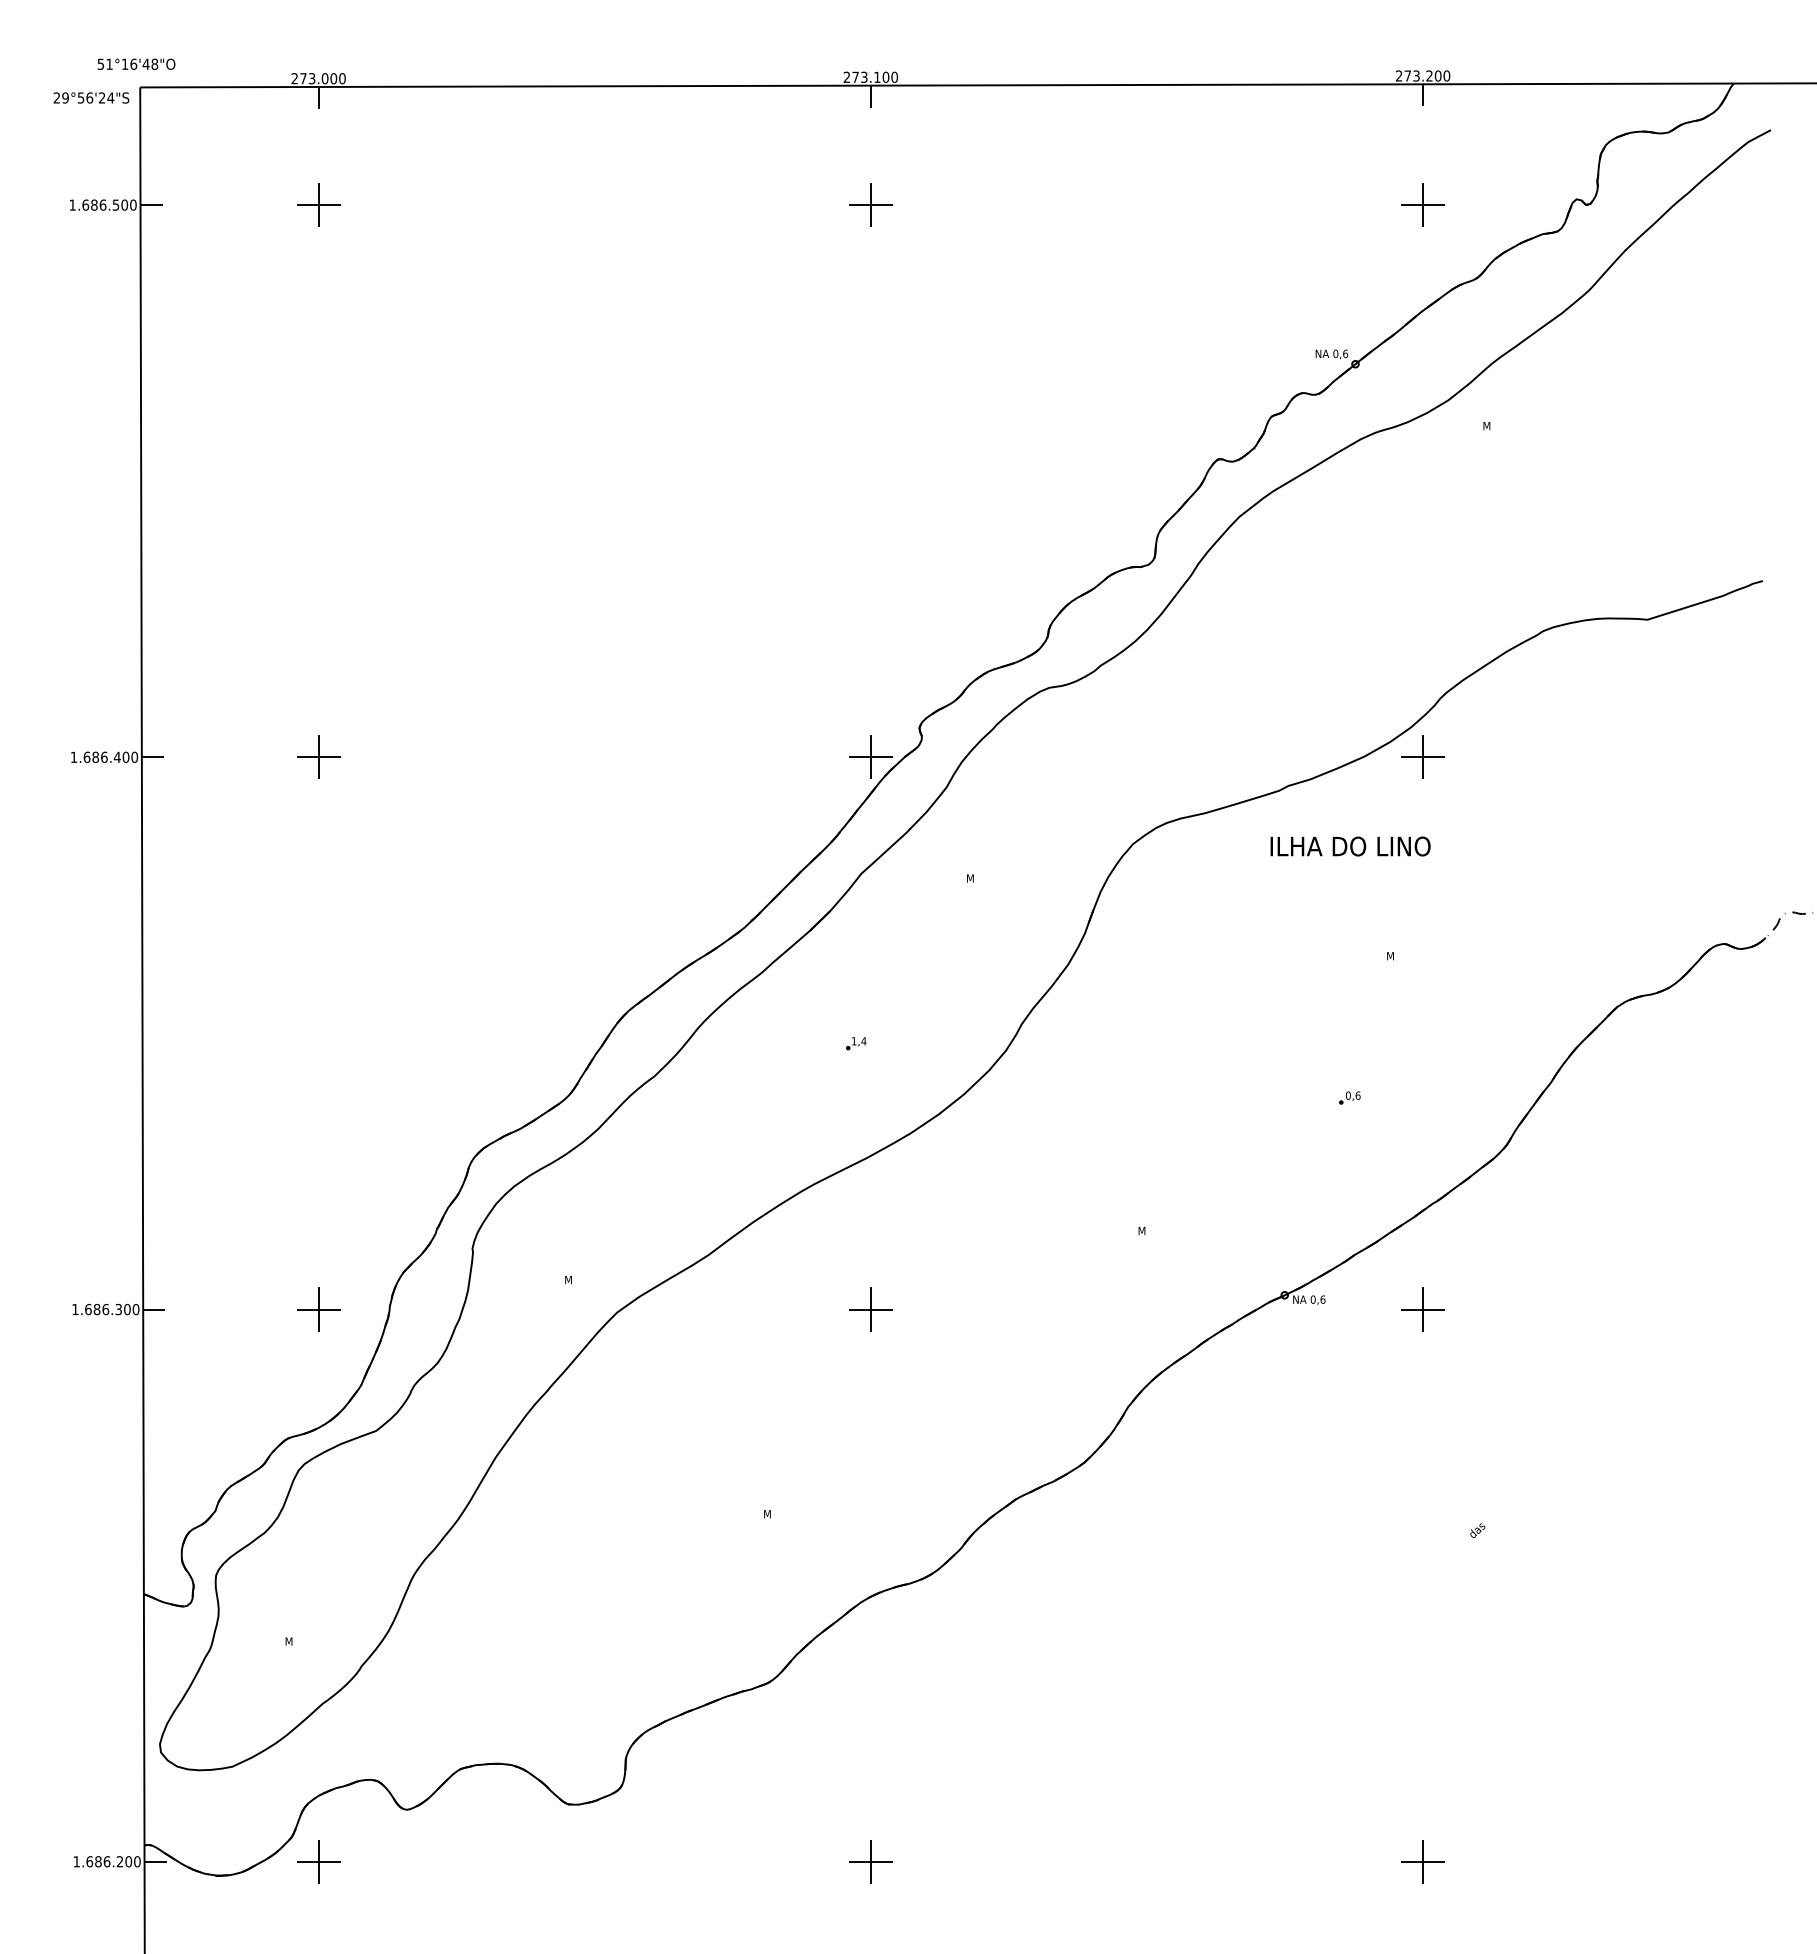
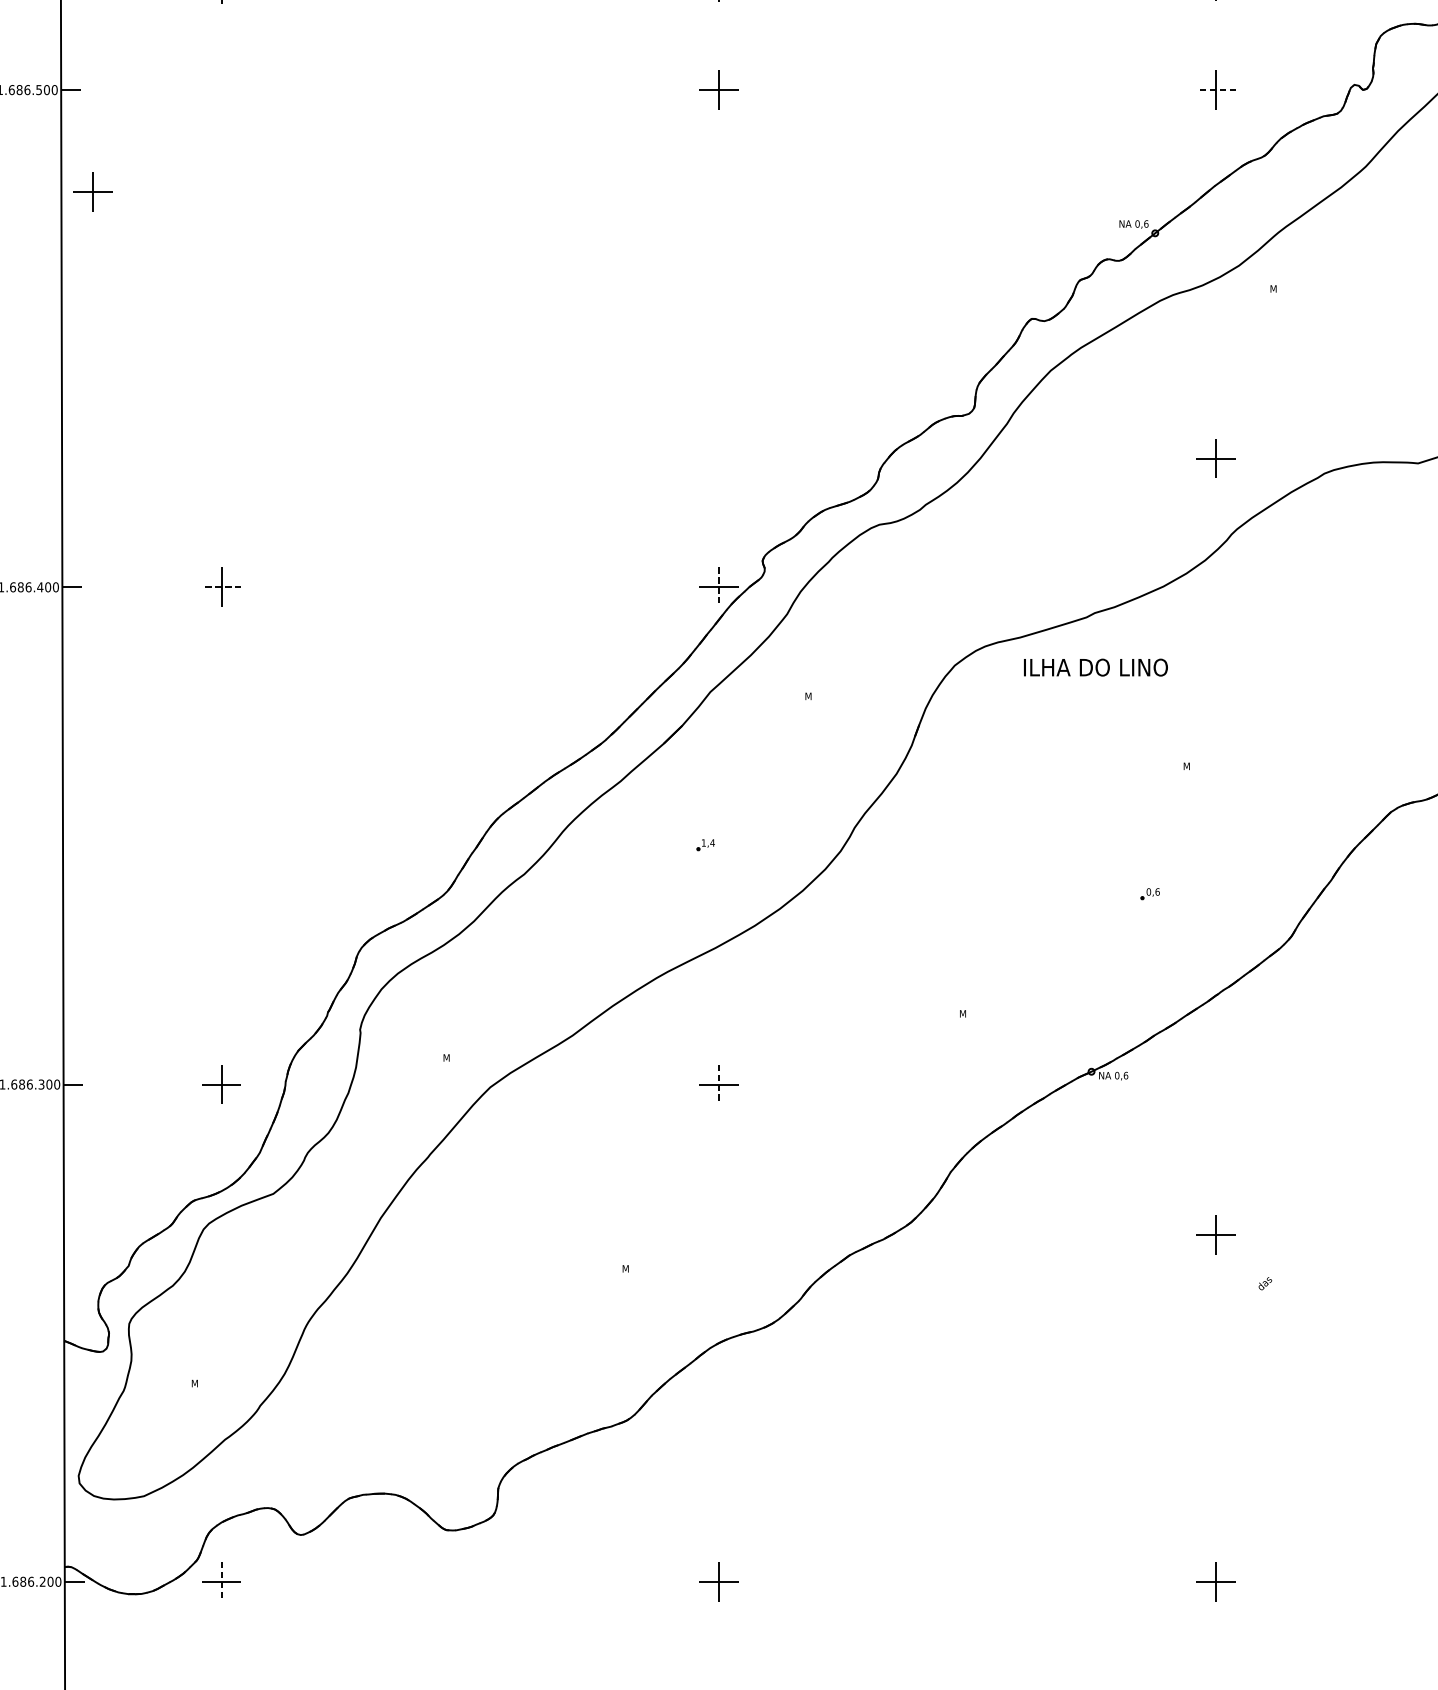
part: (318, 204) -> (92, 191), moved
line: (1422, 205) -> (1215, 90), solid -> dashed
part: (1422, 756) -> (1215, 457), moved
line: (318, 757) -> (221, 587), solid -> dashed
line: (870, 757) -> (718, 587), solid -> dashed
text: (1350, 846) -> (1095, 667), moved
part: (1422, 1309) -> (1215, 1234), moved
line: (870, 1310) -> (718, 1085), solid -> dashed
line: (318, 1862) -> (221, 1582), solid -> dashed

